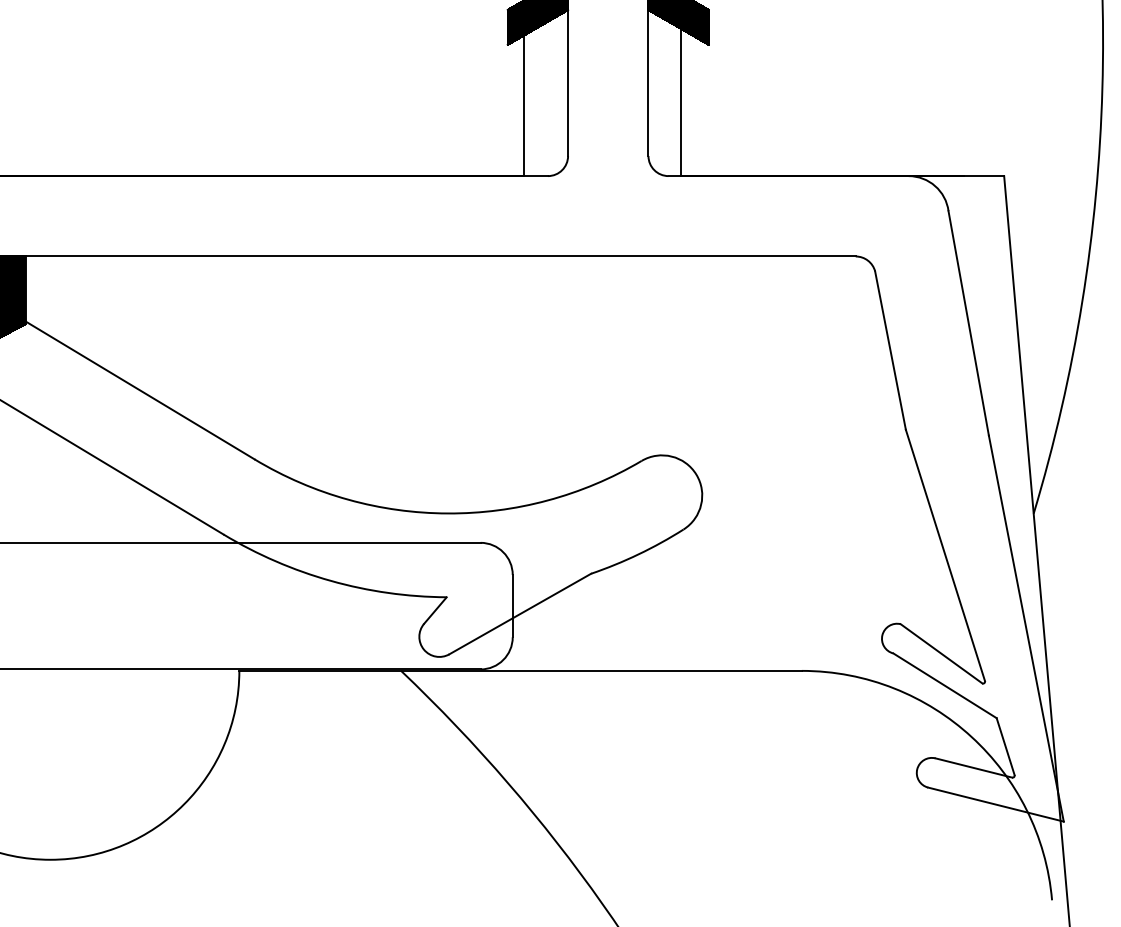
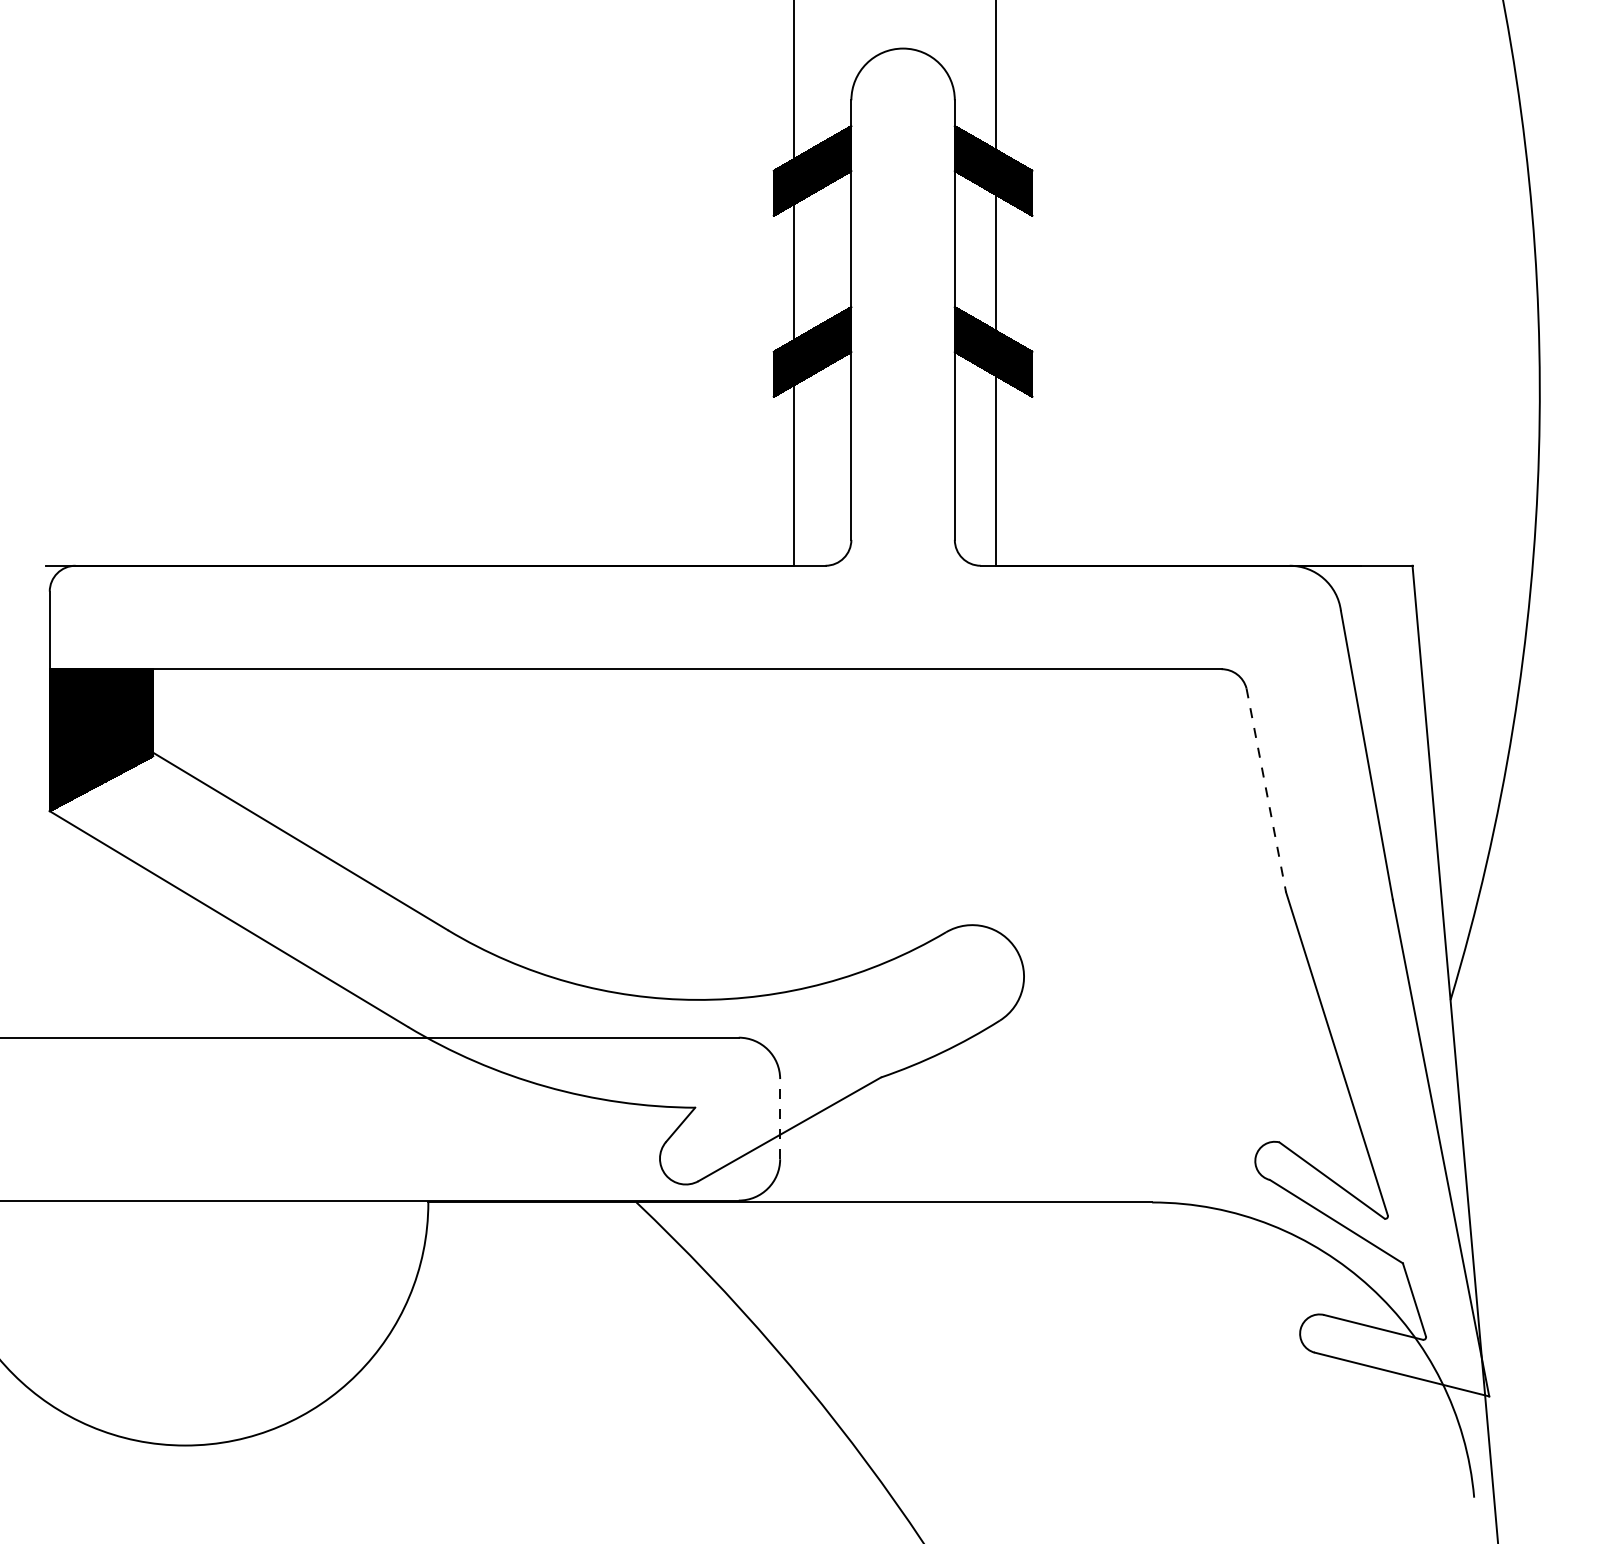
line: (890, 350) -> (1266, 790), solid -> dashed
line: (513, 605) -> (780, 1118), solid -> dashed

